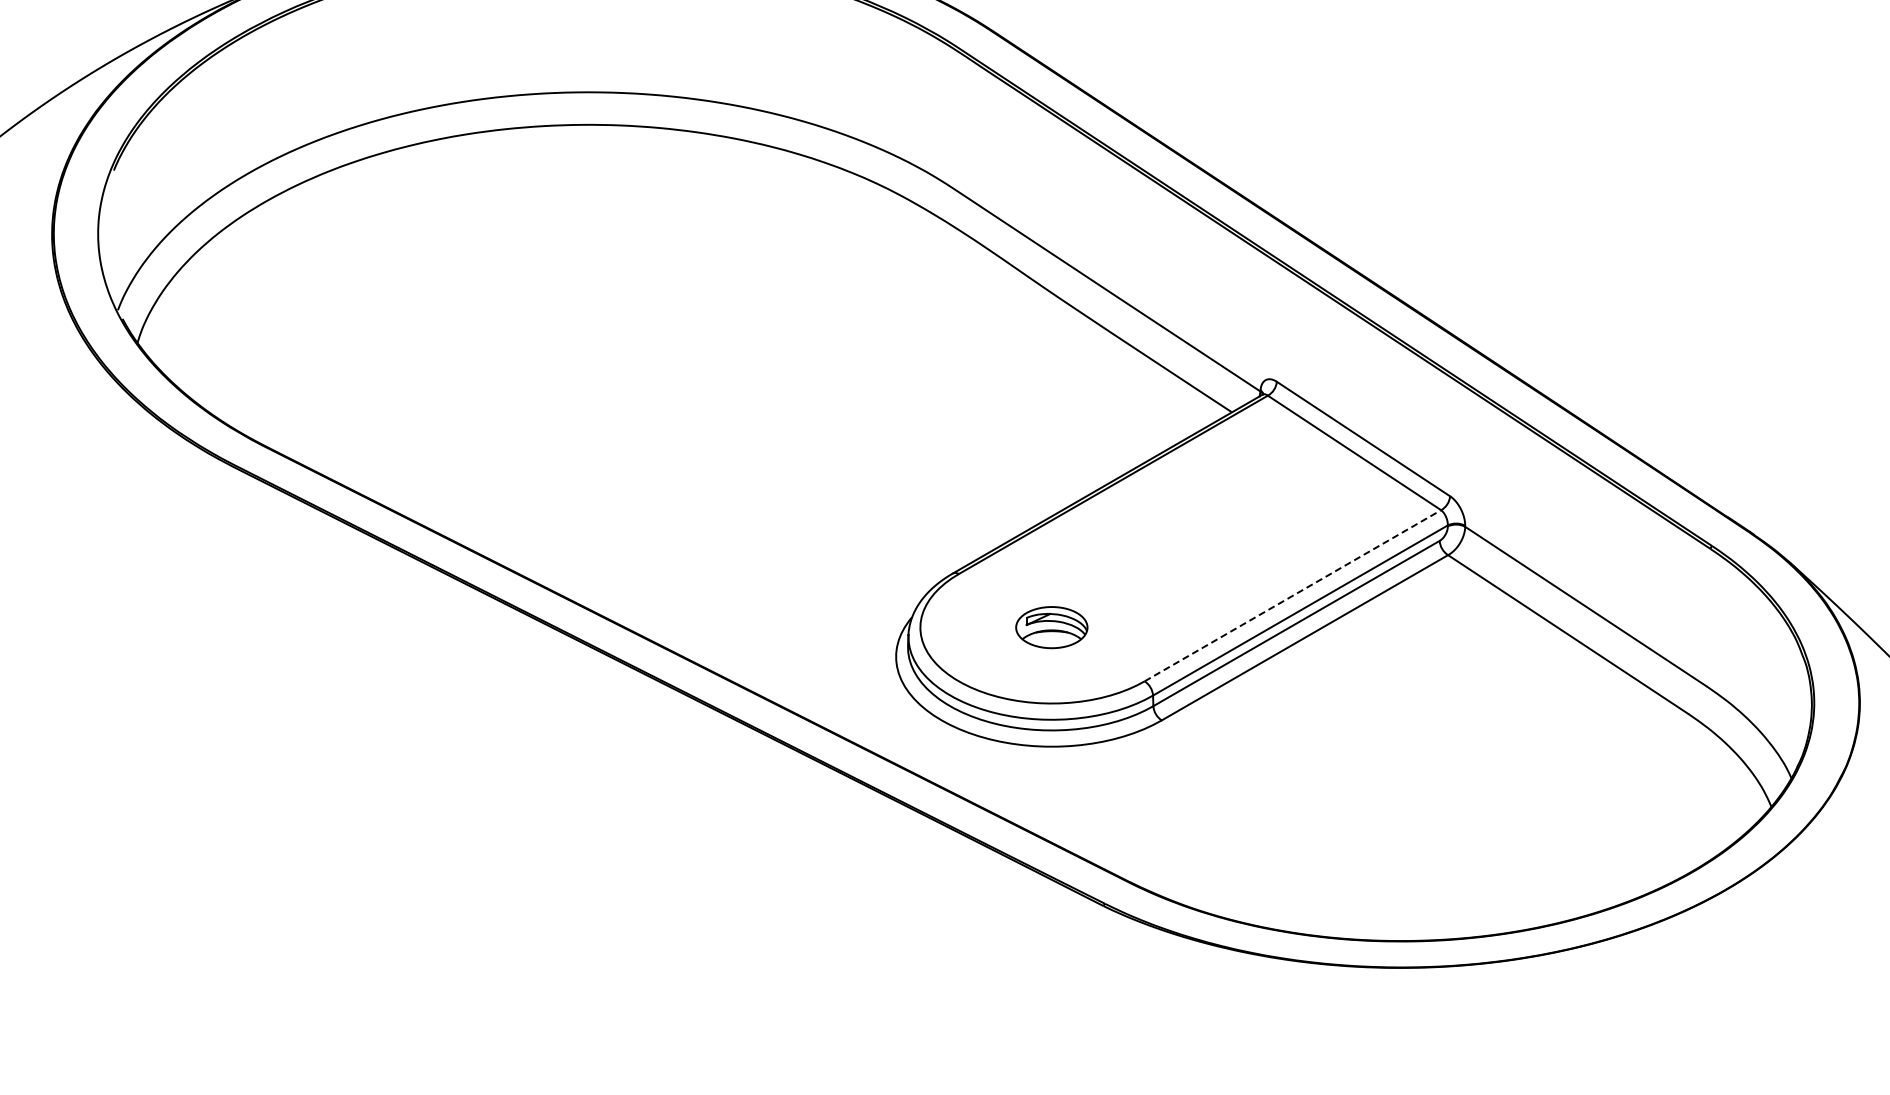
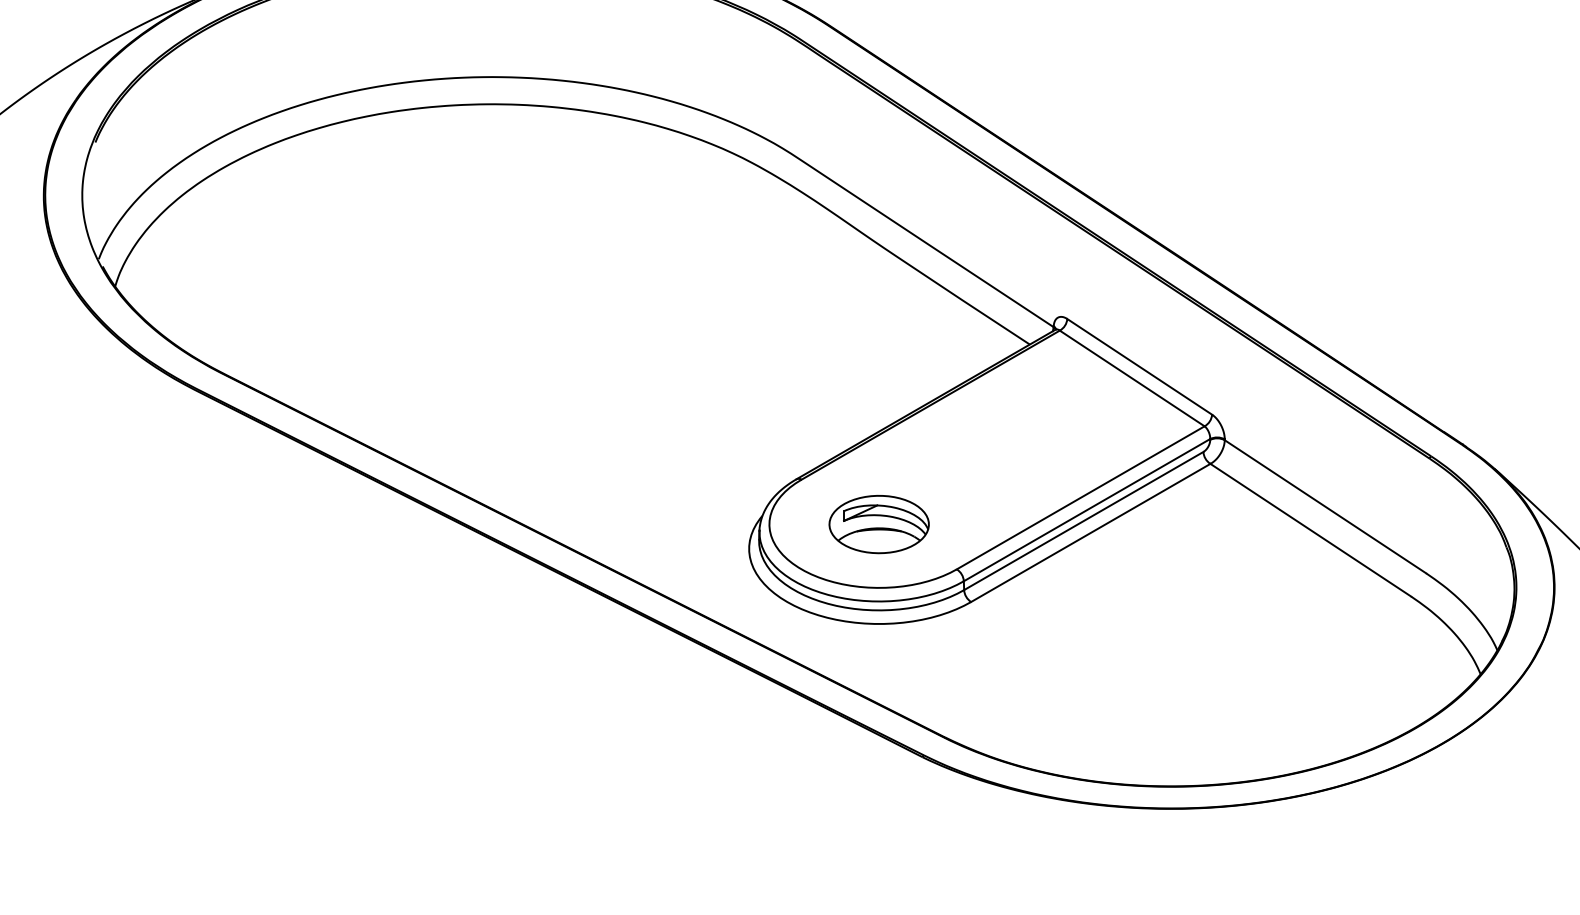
line: (1293, 595) -> (1081, 497), dashed -> solid
part: (1051, 627) -> (879, 524), size x1.67

